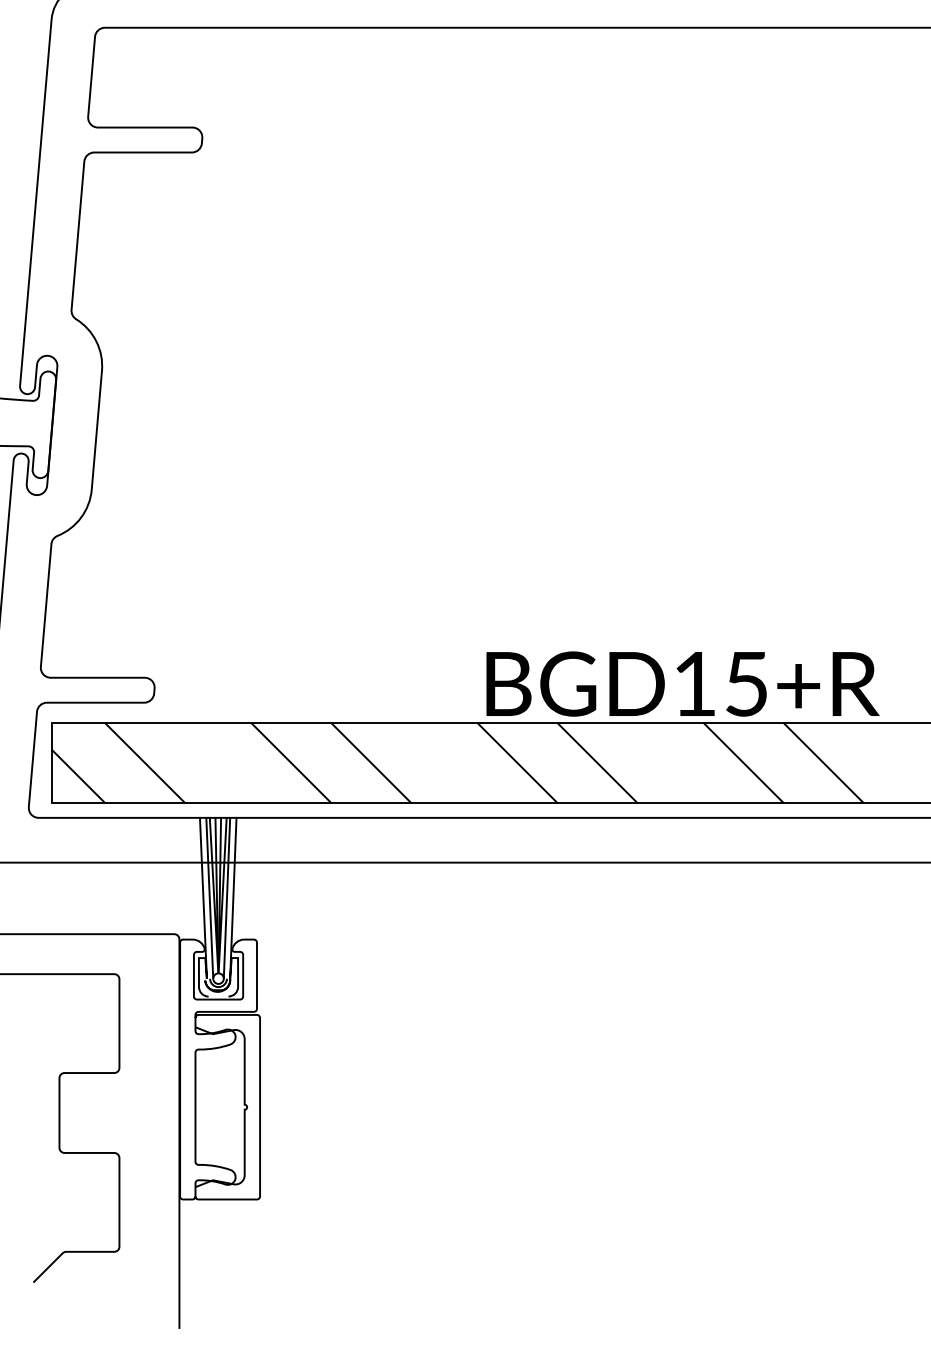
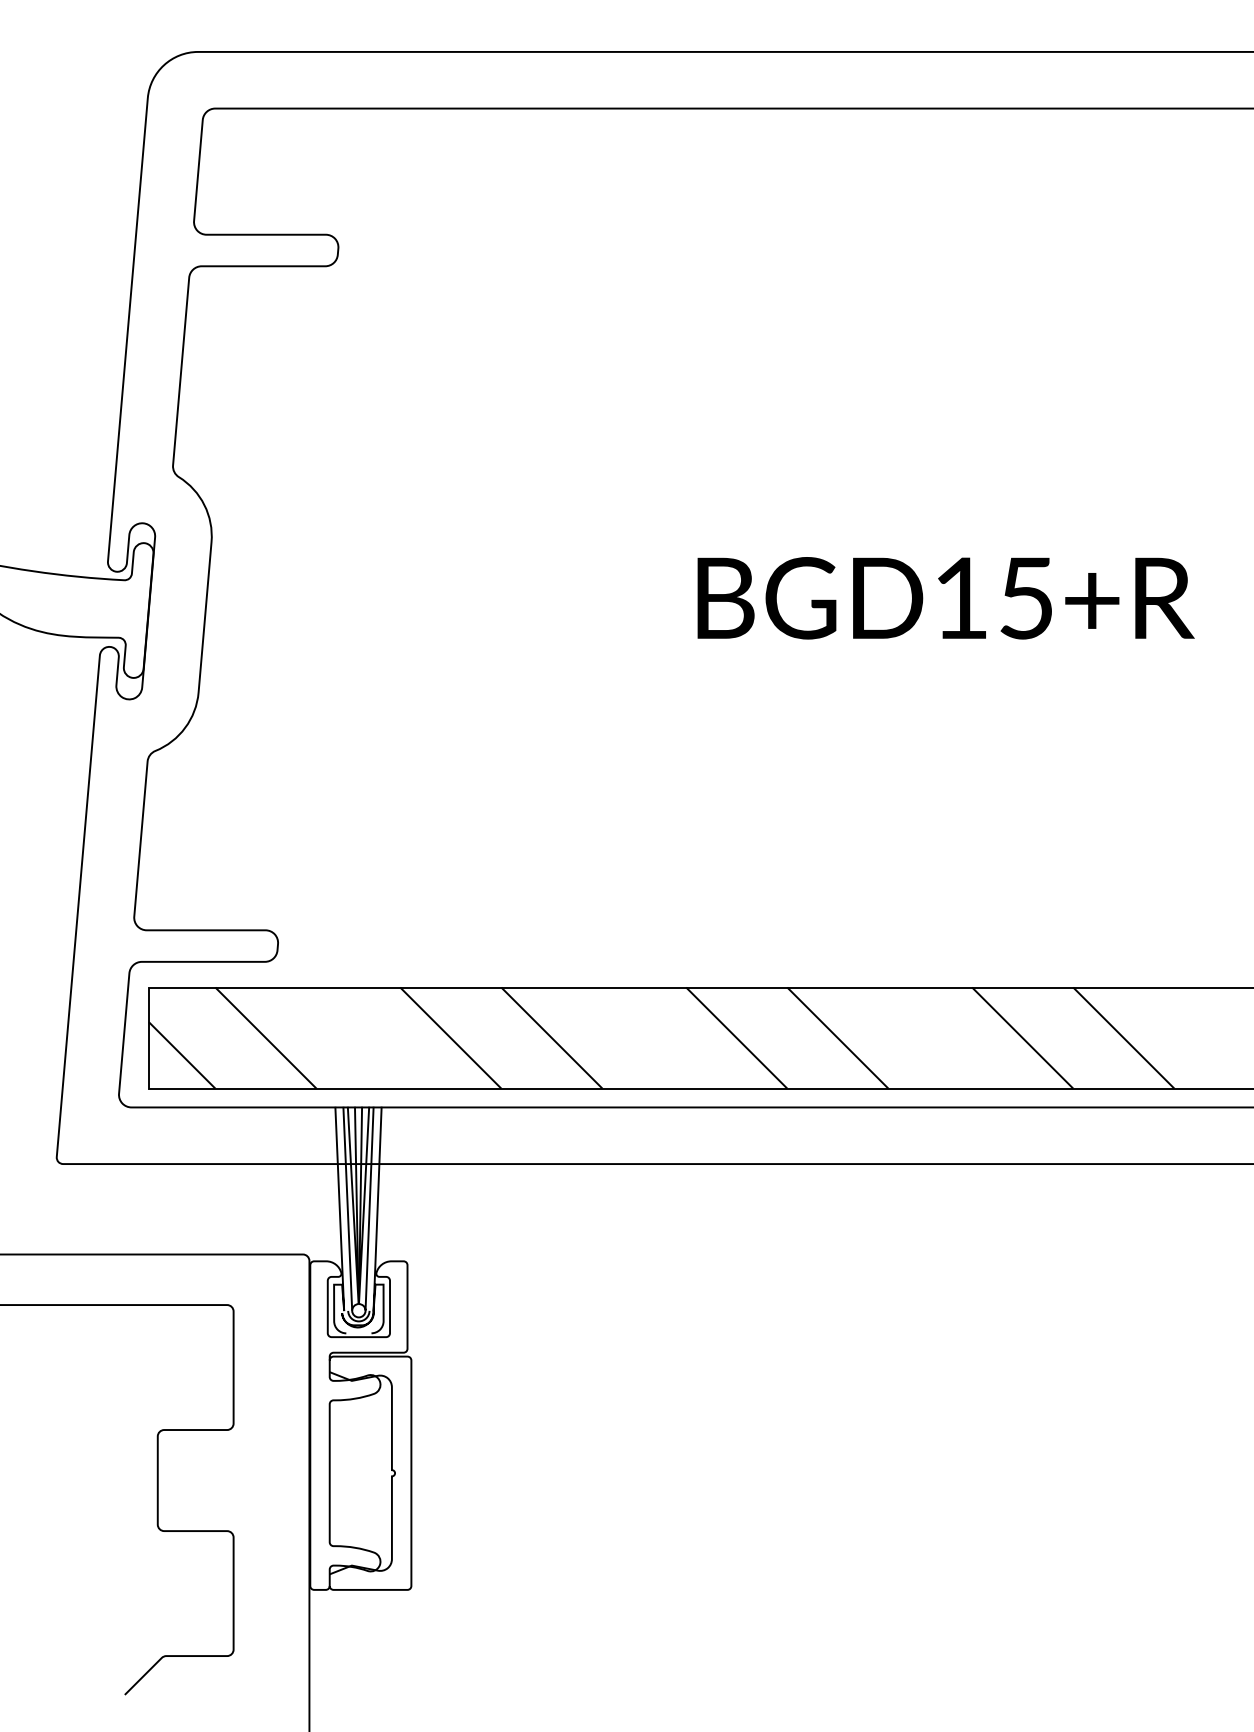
text: (682, 684) -> (945, 598), moved

